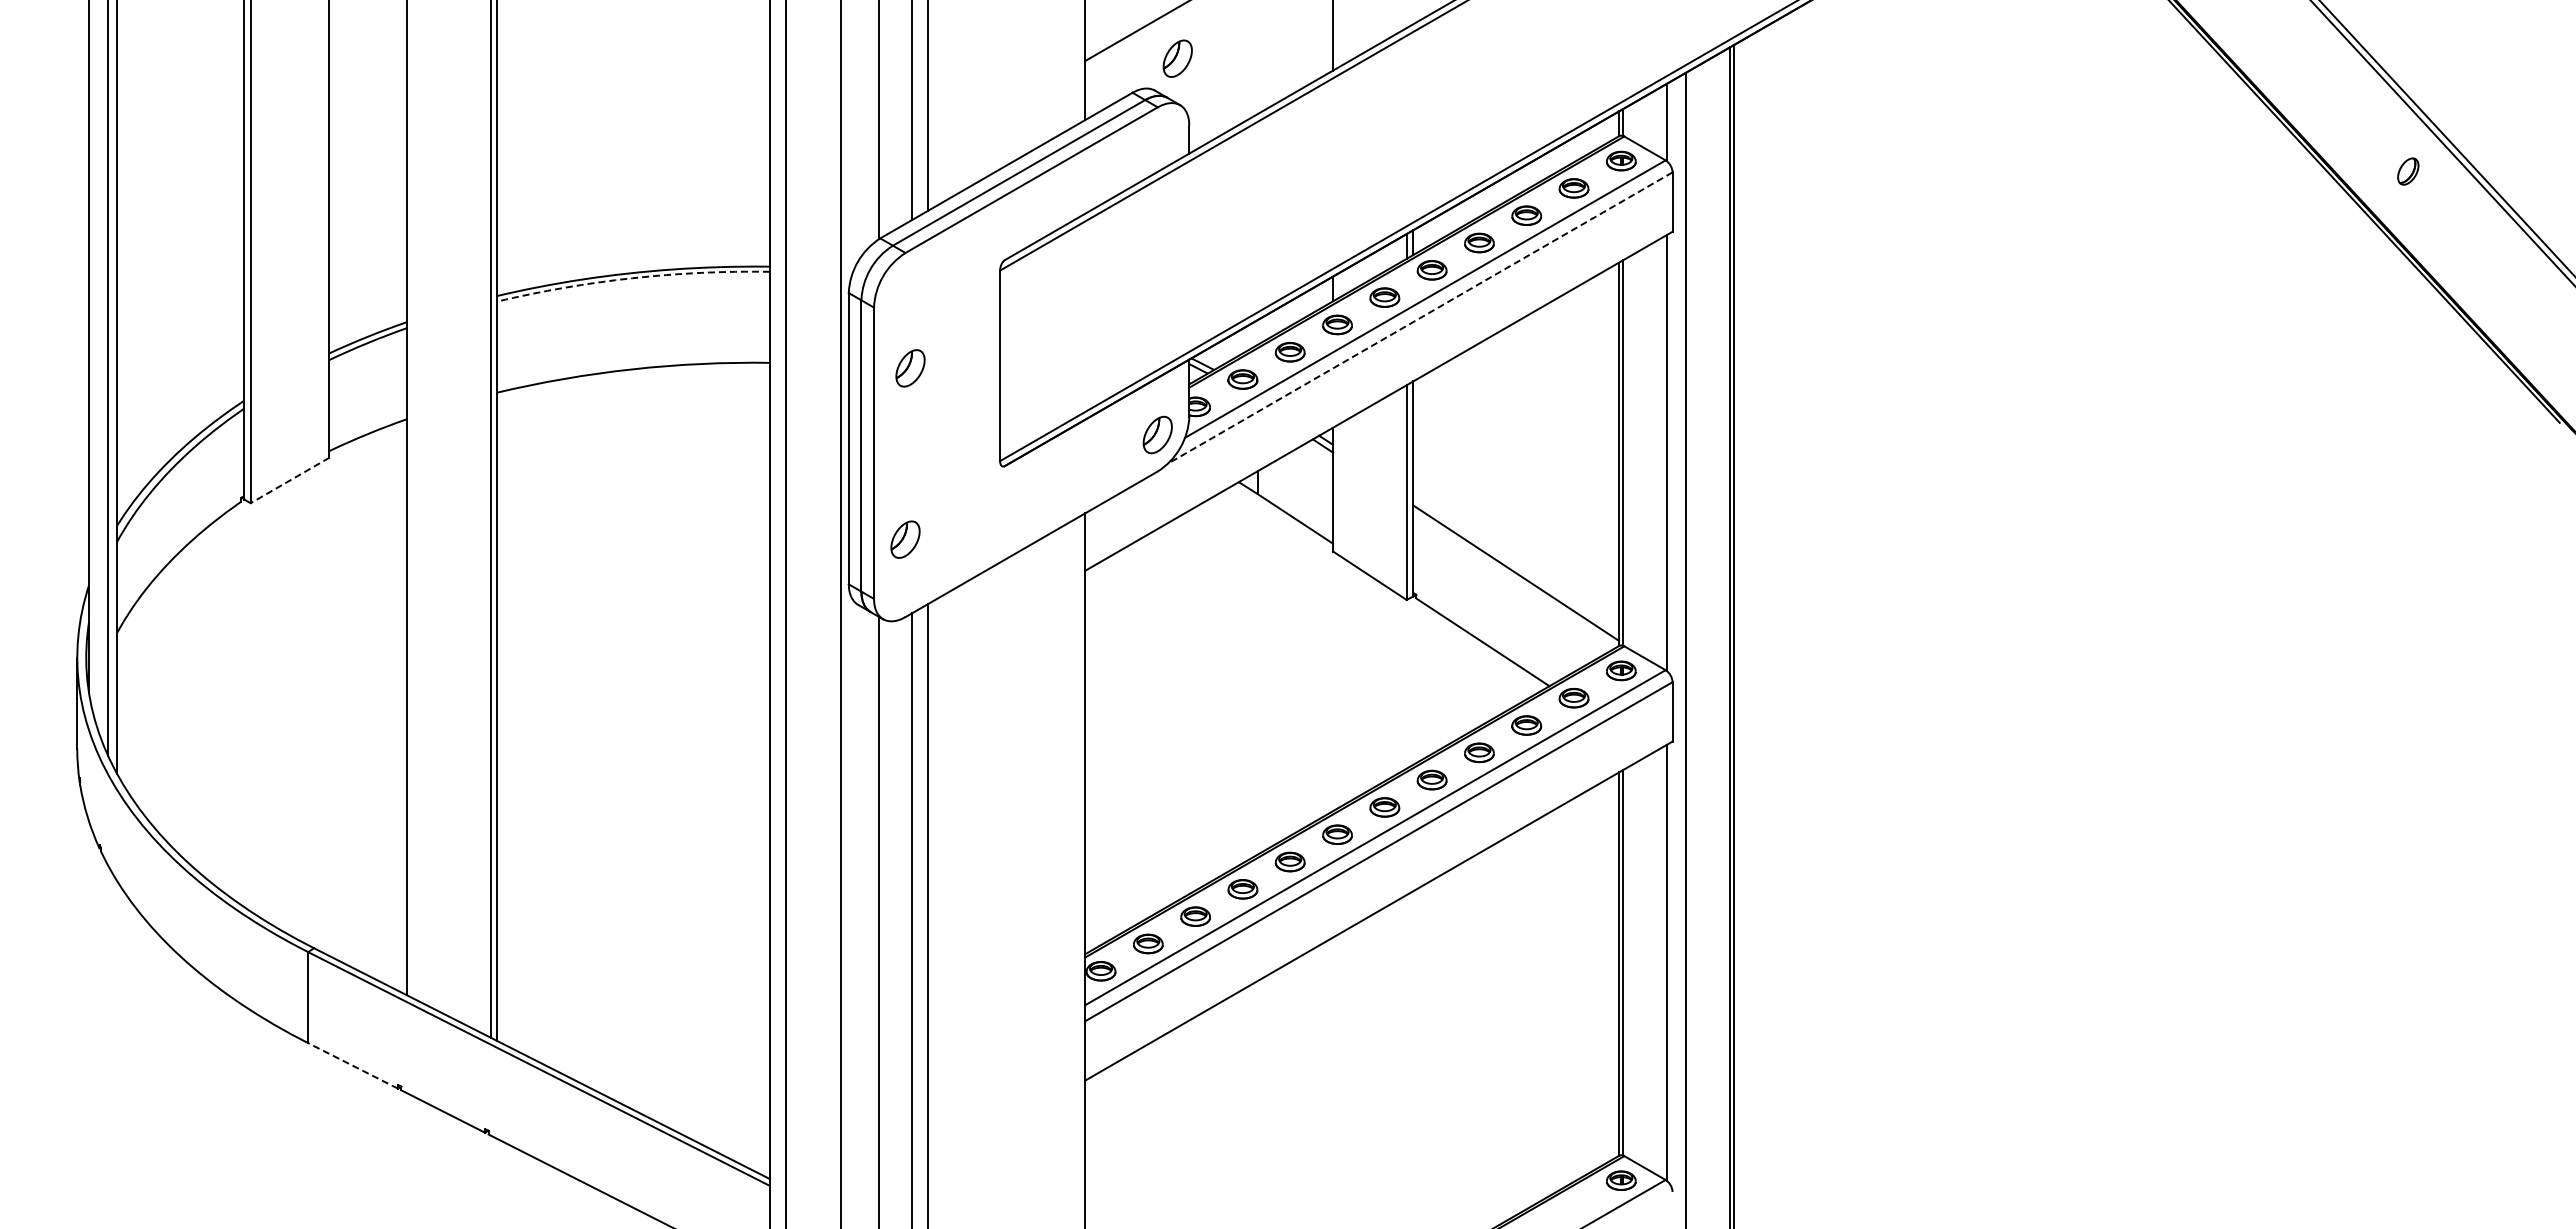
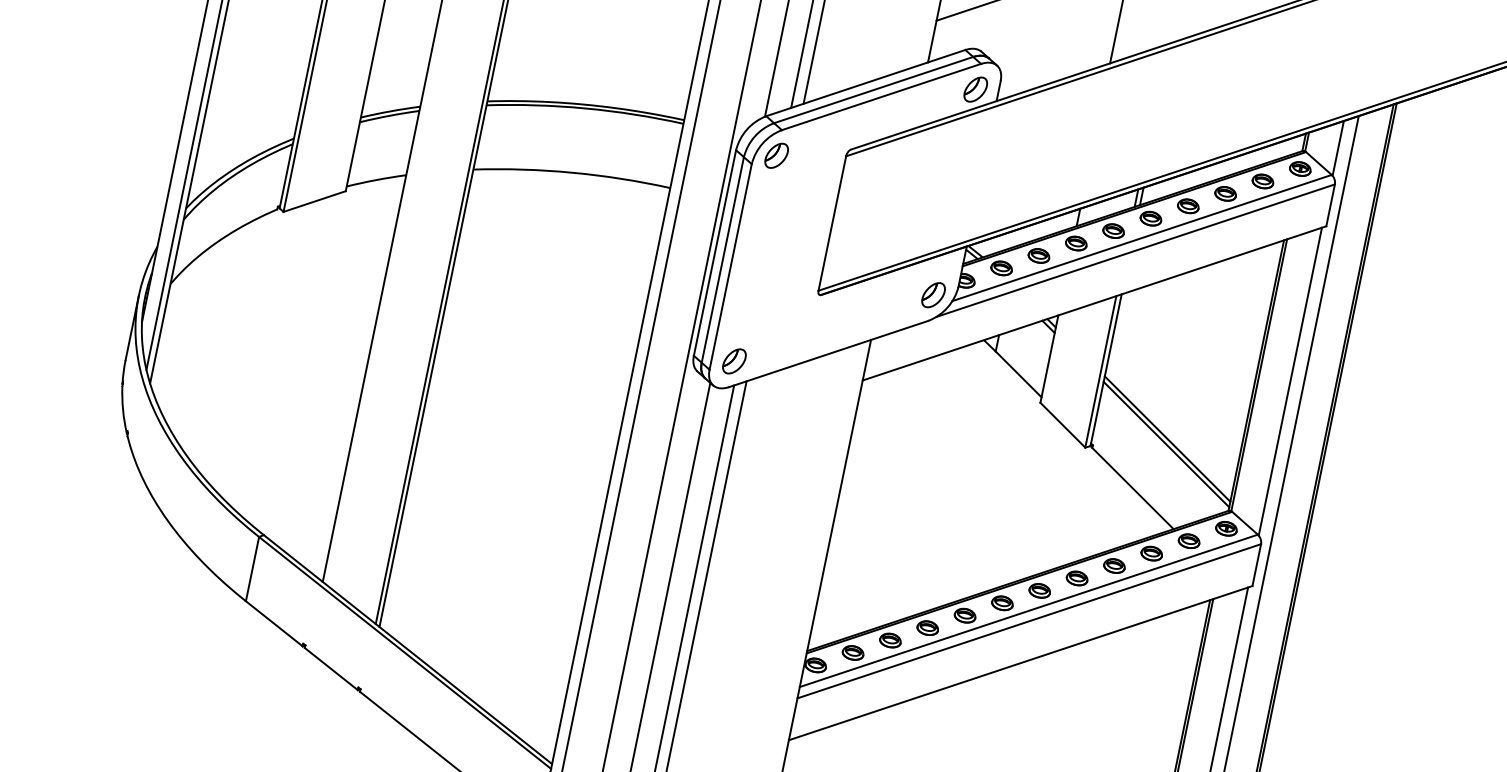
part: (1177, 58) -> (975, 89), moved
arc: (632, 278) -> (585, 108), dashed -> solid
line: (1419, 318) -> (1135, 250), dashed -> solid
part: (910, 368) -> (776, 155), moved
line: (290, 480) -> (314, 201), dashed -> solid
part: (905, 539) -> (734, 361), moved
line: (1516, 565) -> (1167, 439), added
line: (352, 1065) -> (273, 623), dashed -> solid

